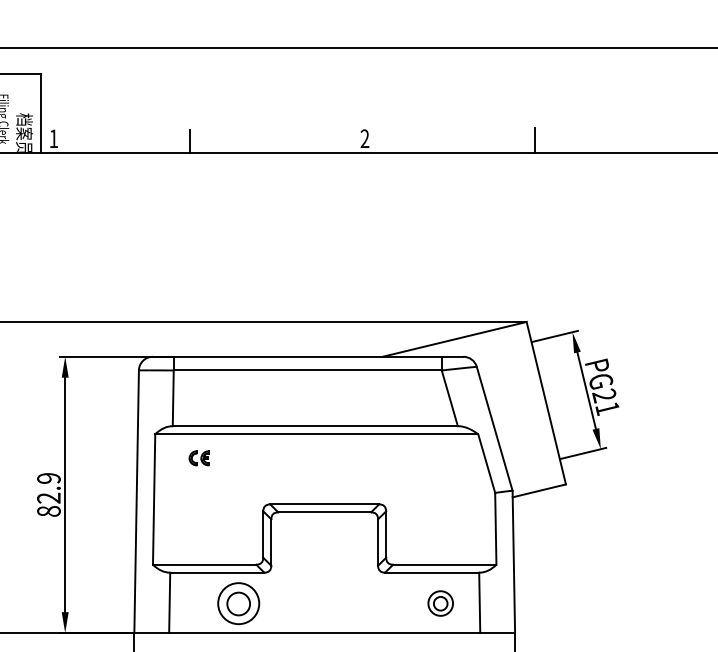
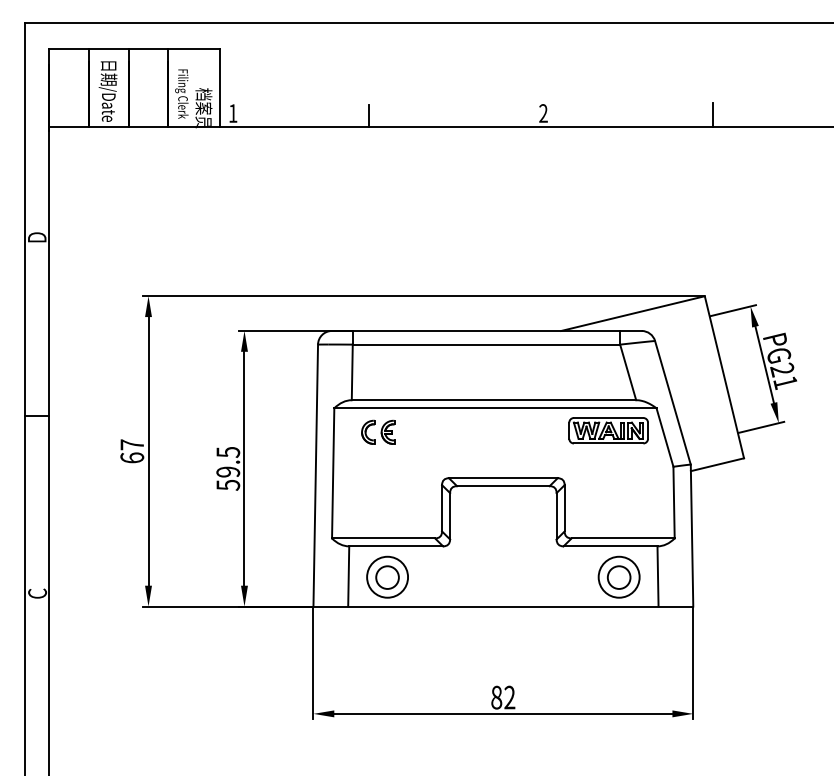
part: (430, 456) -> (608, 430), added
part: (199, 457) -> (378, 431), size x1.67
text: (49, 494) -> (228, 468), 82.9 -> 59.5
part: (238, 602) -> (387, 576), moved
part: (440, 602) -> (618, 576), size x1.67

